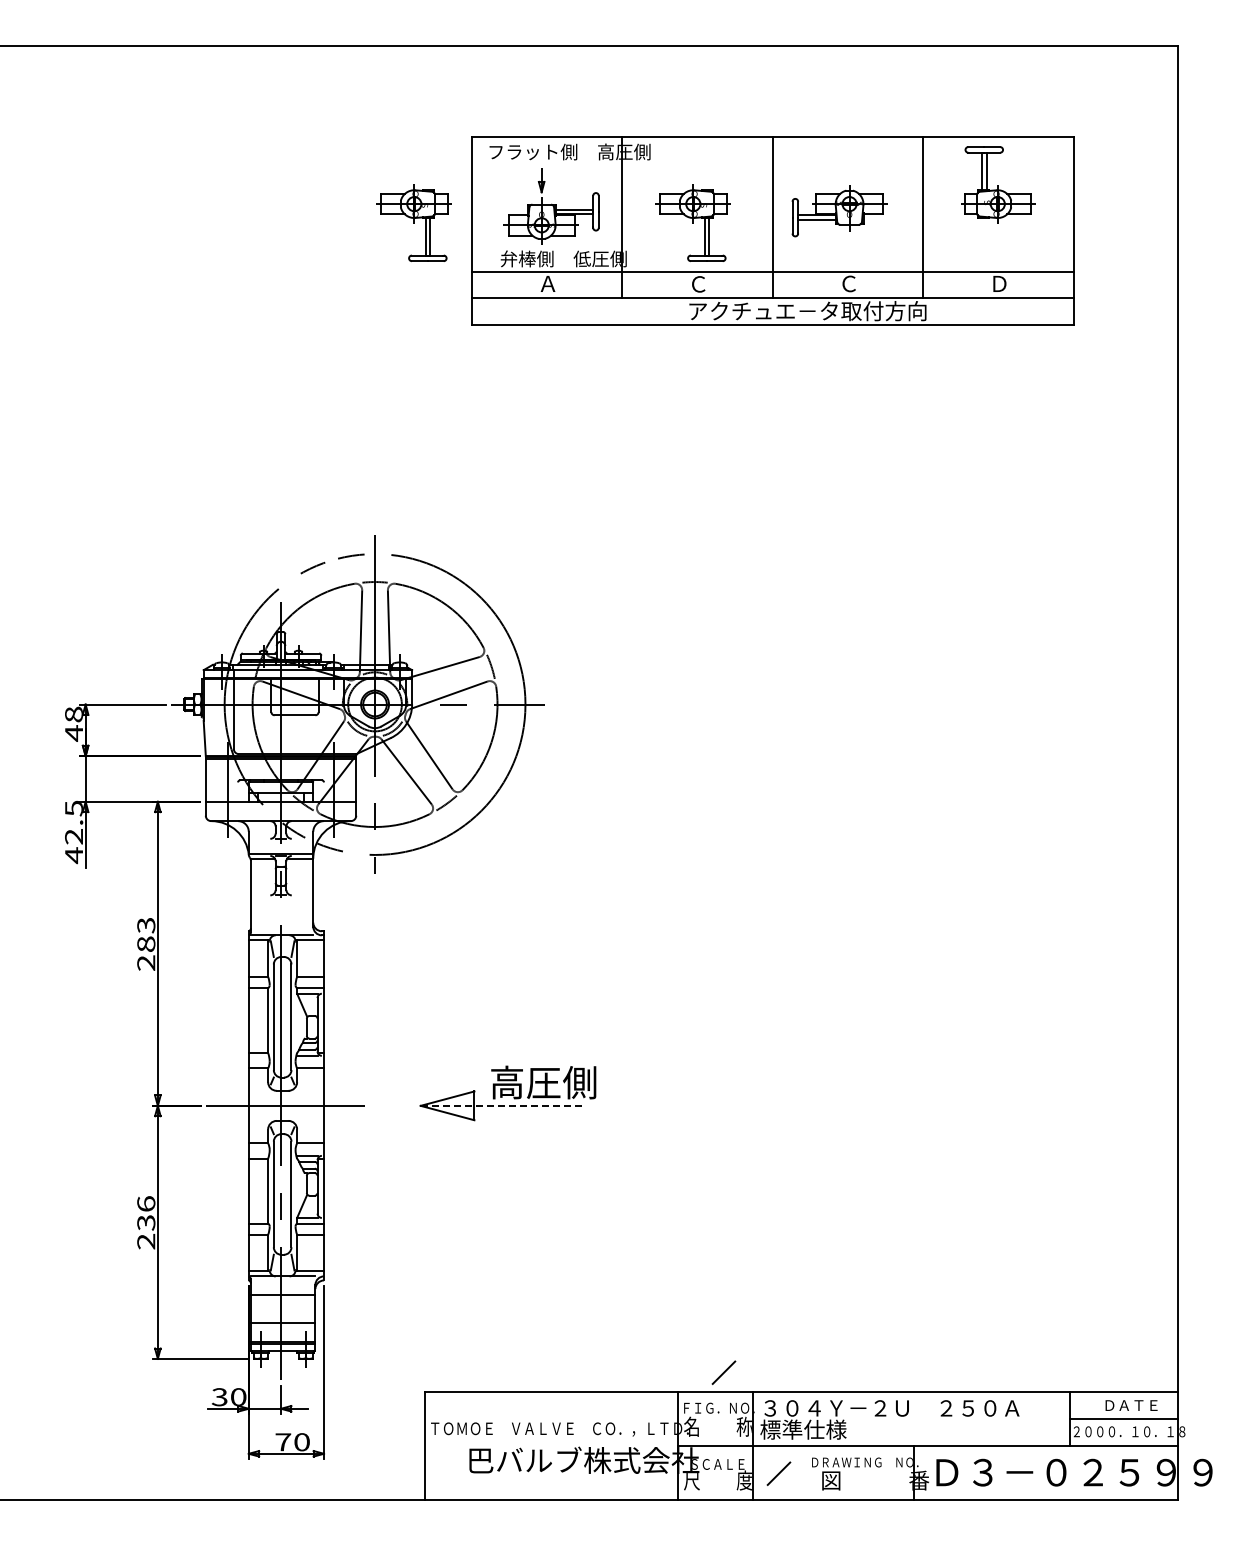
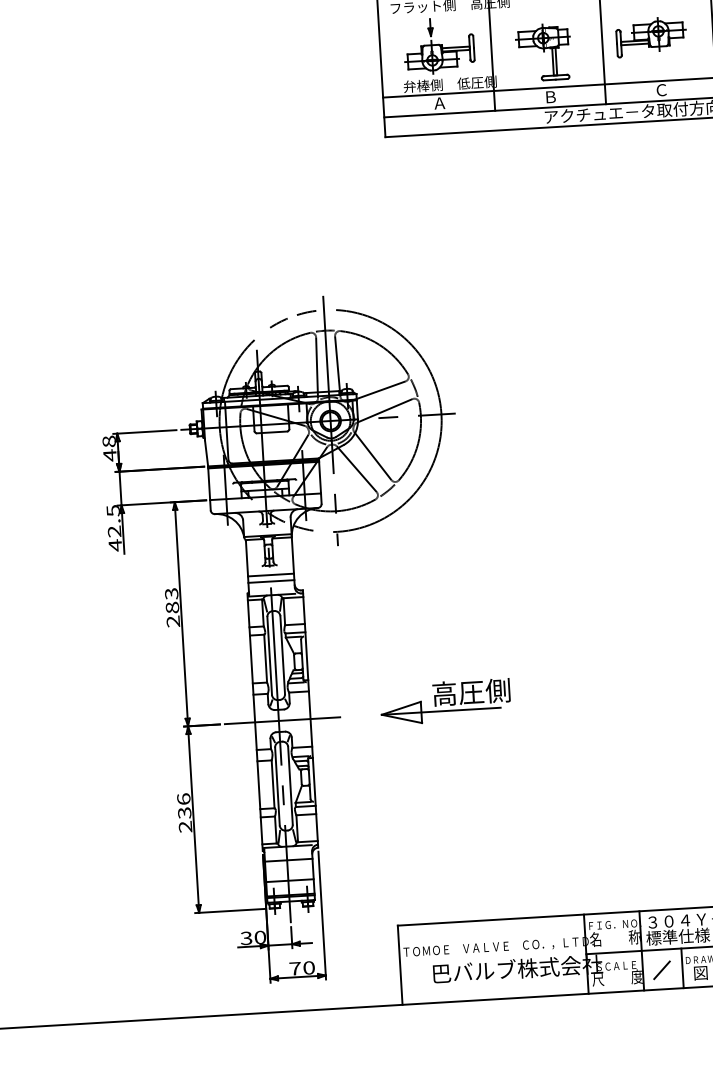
part: (413, 222) -> (337, 64), removed
text: (698, 284) -> (550, 97), Ｃ -> Ｂ
line: (281, 908) -> (270, 575), added
line: (281, 916) -> (270, 581), added
line: (501, 1105) -> (441, 711), dashed -> solid
line: (723, 1372) -> (616, 898), removed
line: (806, 1472) -> (682, 968), added

